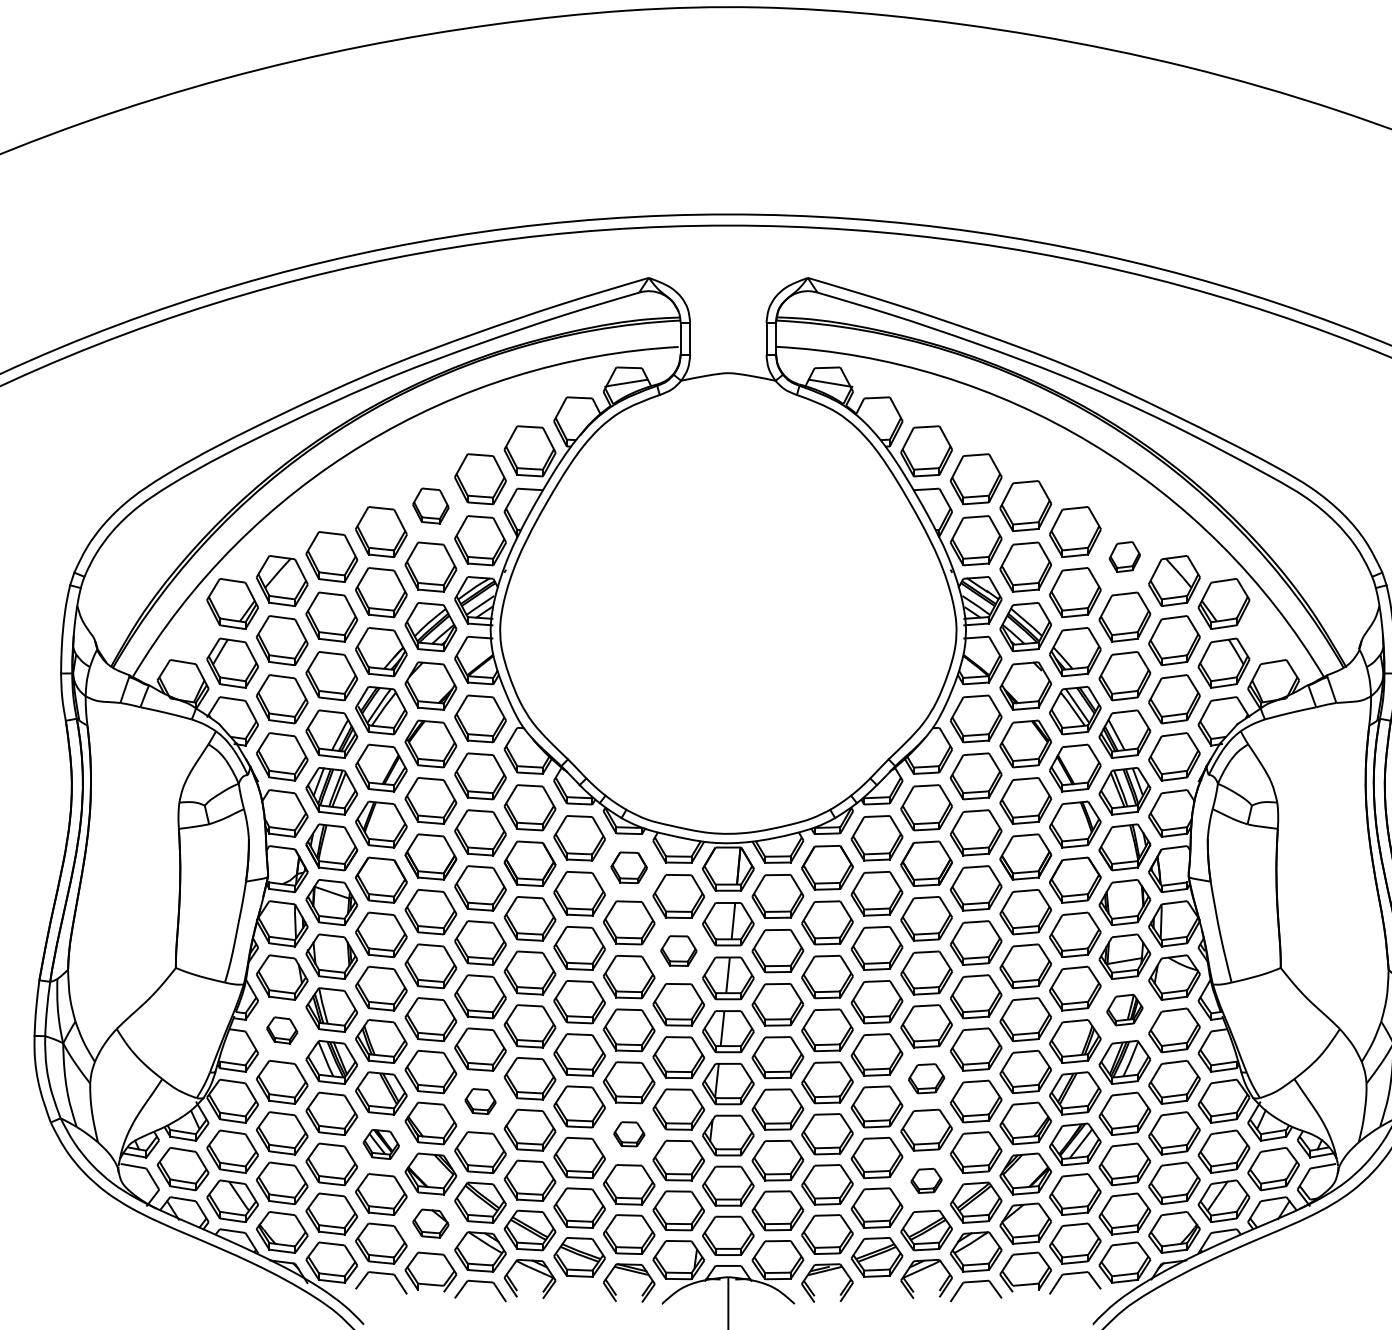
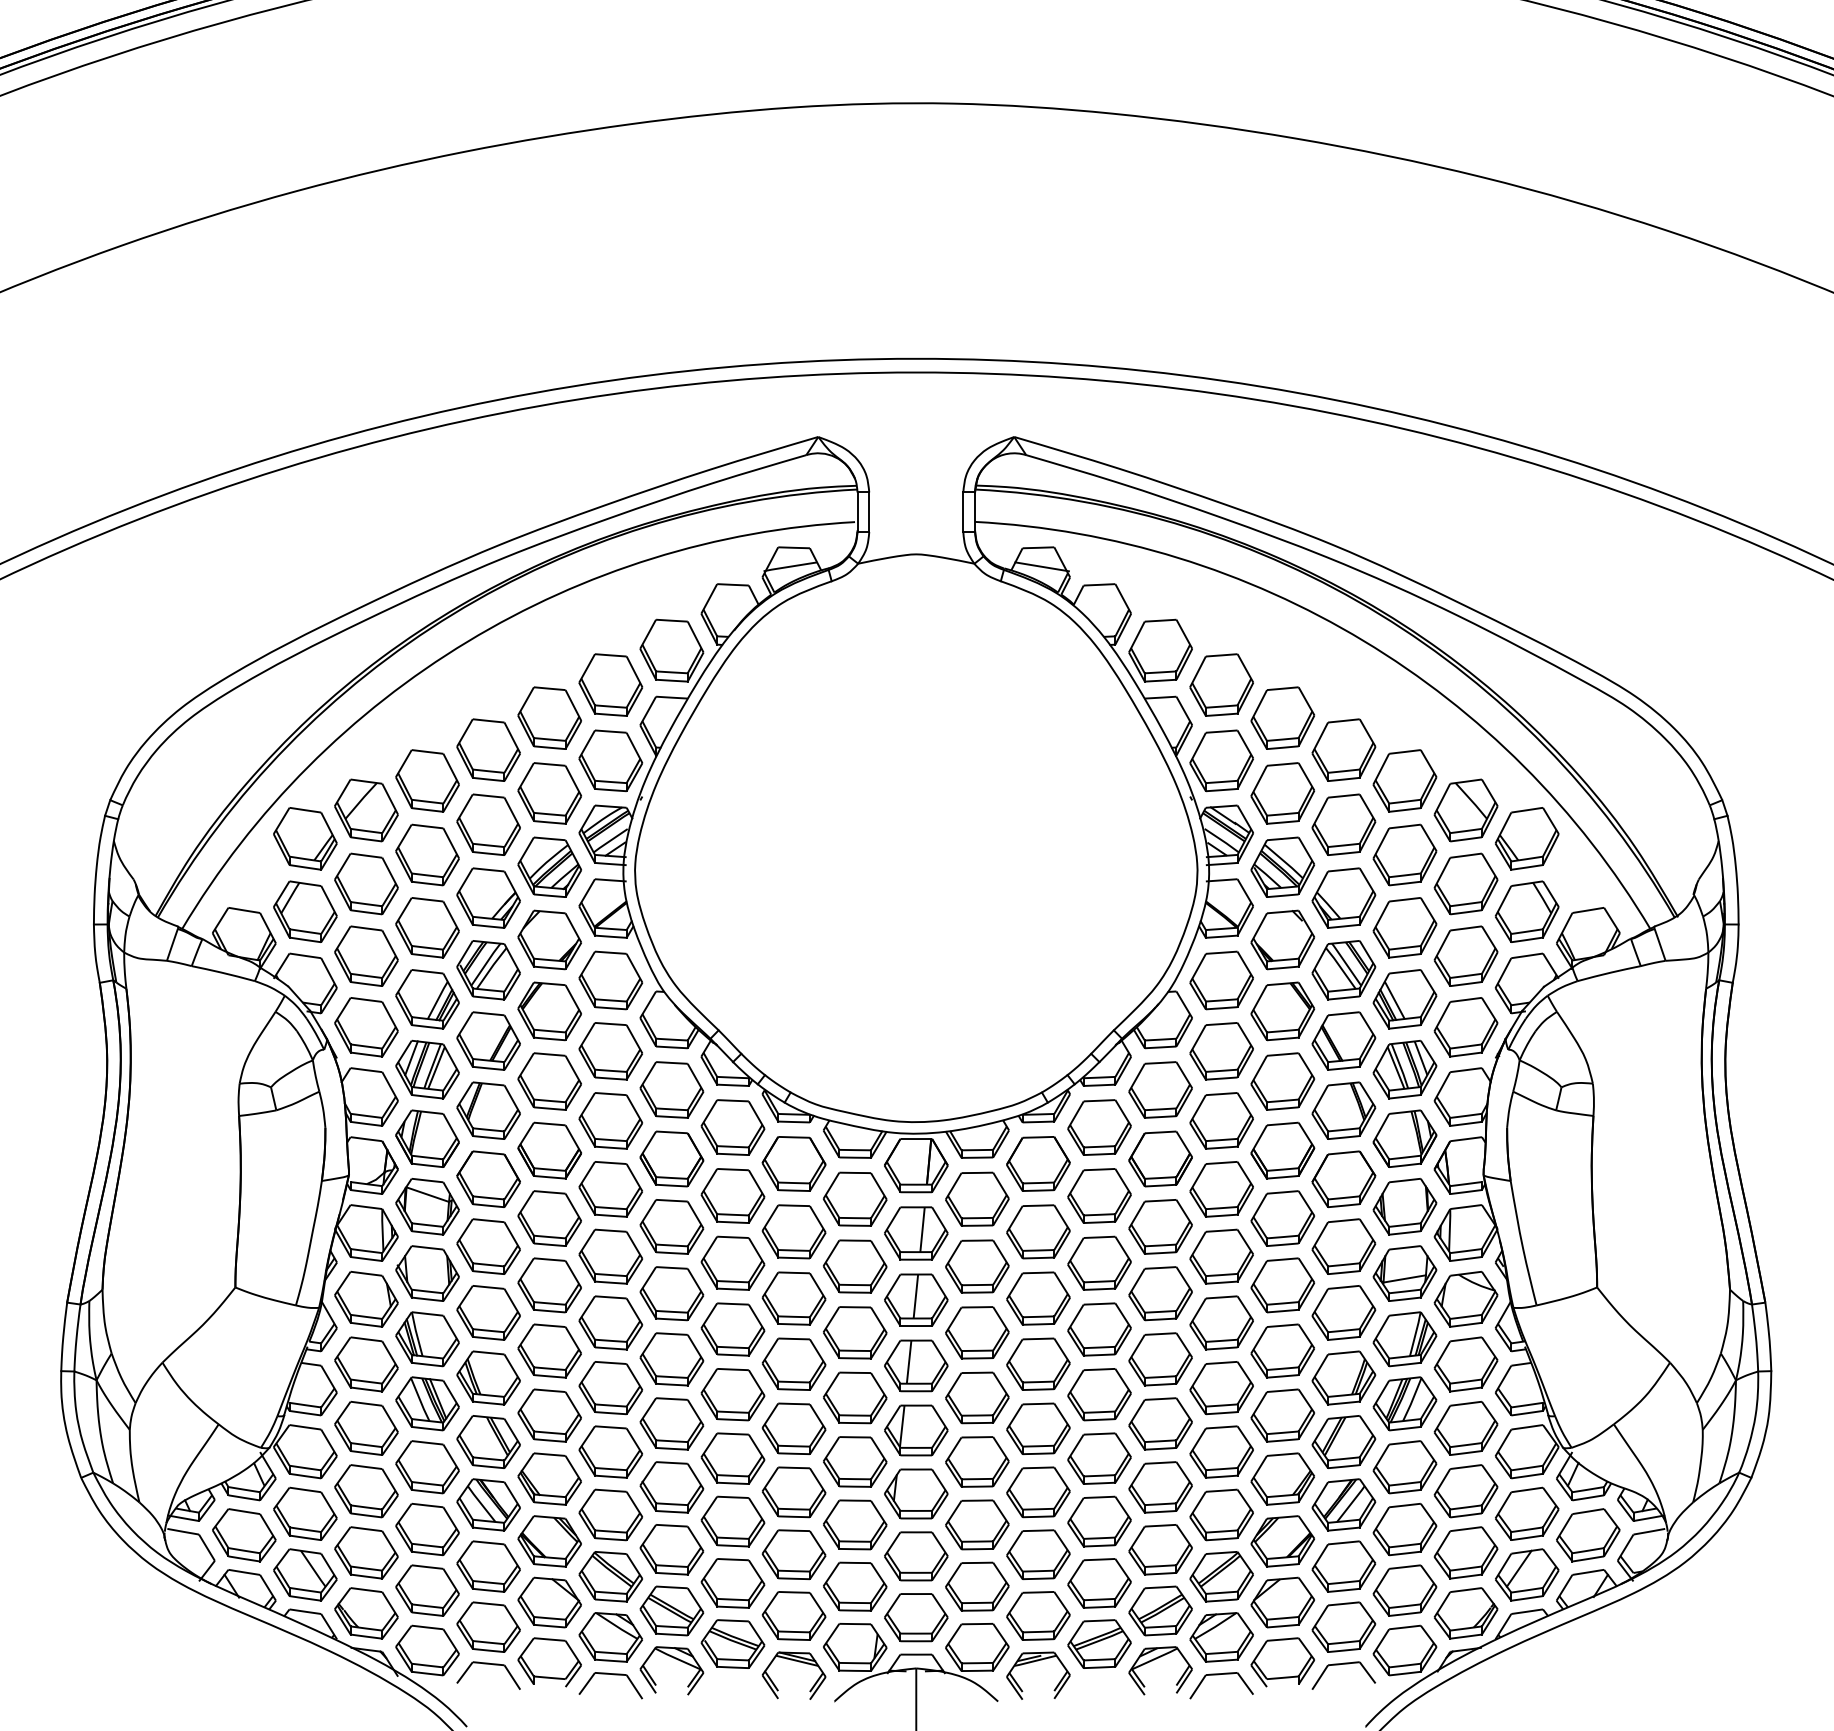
part: (430, 505) -> (549, 717), size x1.43
part: (1124, 556) -> (1404, 780), size x1.67
part: (628, 867) -> (793, 1163), size x1.43
part: (679, 950) -> (855, 1266), size x1.43
part: (1124, 1010) -> (1404, 1339), size x1.43
part: (282, 1030) -> (366, 1364), size x1.67
part: (926, 1078) -> (1160, 1423), size x1.43
part: (480, 1101) -> (610, 1451), size x1.67
part: (629, 1134) -> (794, 1492), size x1.67
part: (381, 1144) -> (488, 1504), size x1.43
part: (926, 1180) -> (1160, 1549), size x1.67
part: (430, 1223) -> (549, 1602), size x1.43

